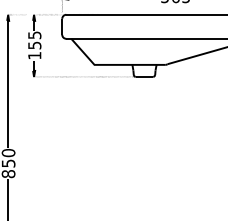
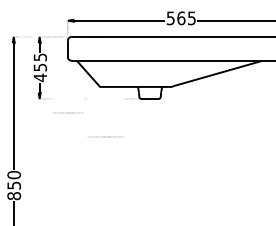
text: (33, 55) -> (39, 77), 155 -> 455
part: (61, 76) -> (67, 112), moved
part: (99, 76) -> (105, 136), moved

